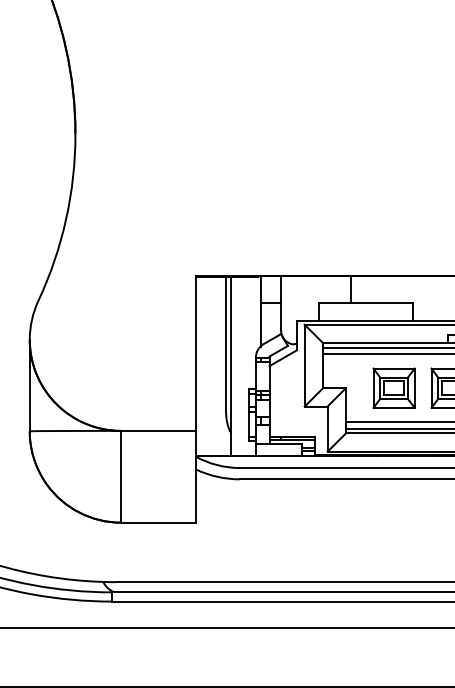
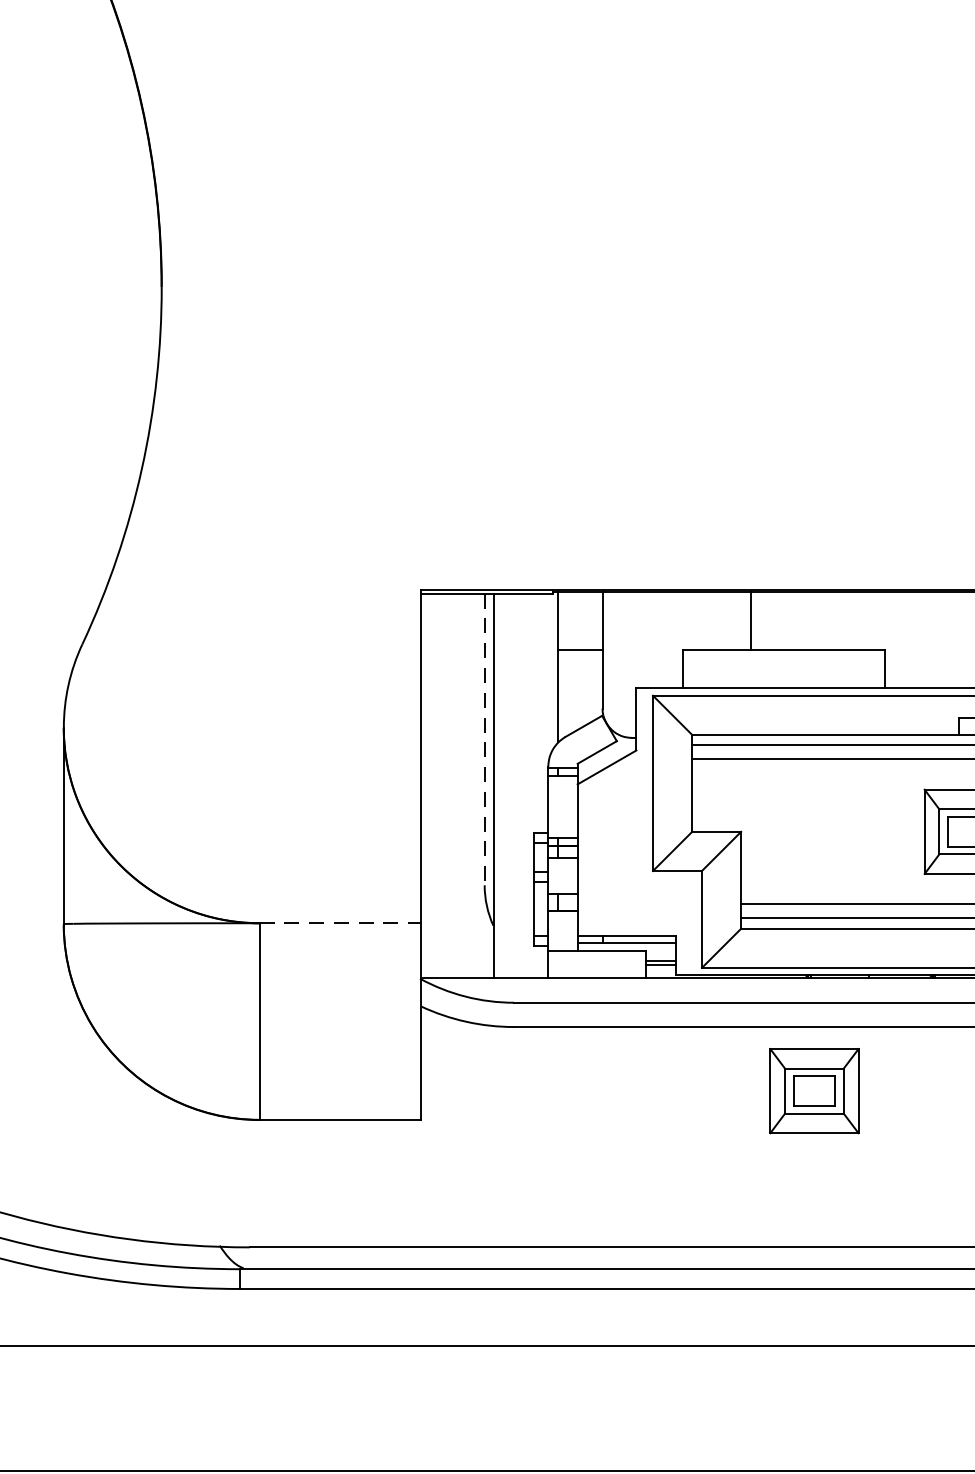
line: (226, 345) -> (485, 740), solid -> dashed
part: (393, 387) -> (813, 1089), moved
line: (158, 430) -> (339, 922), solid -> dashed

